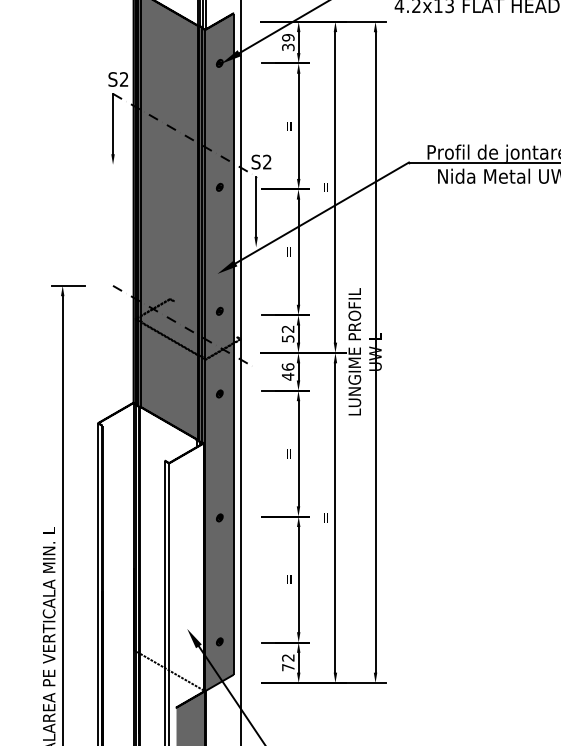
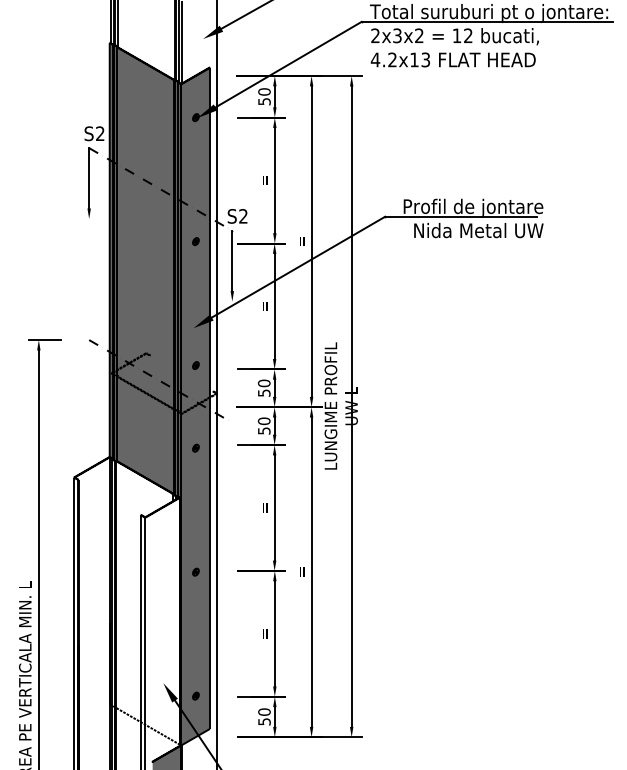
text: (288, 42) -> (264, 96), 39 -> 50
text: (288, 329) -> (264, 383), 52 -> 50
text: (288, 372) -> (264, 426), 46 -> 50
text: (288, 662) -> (264, 716), 72 -> 50

